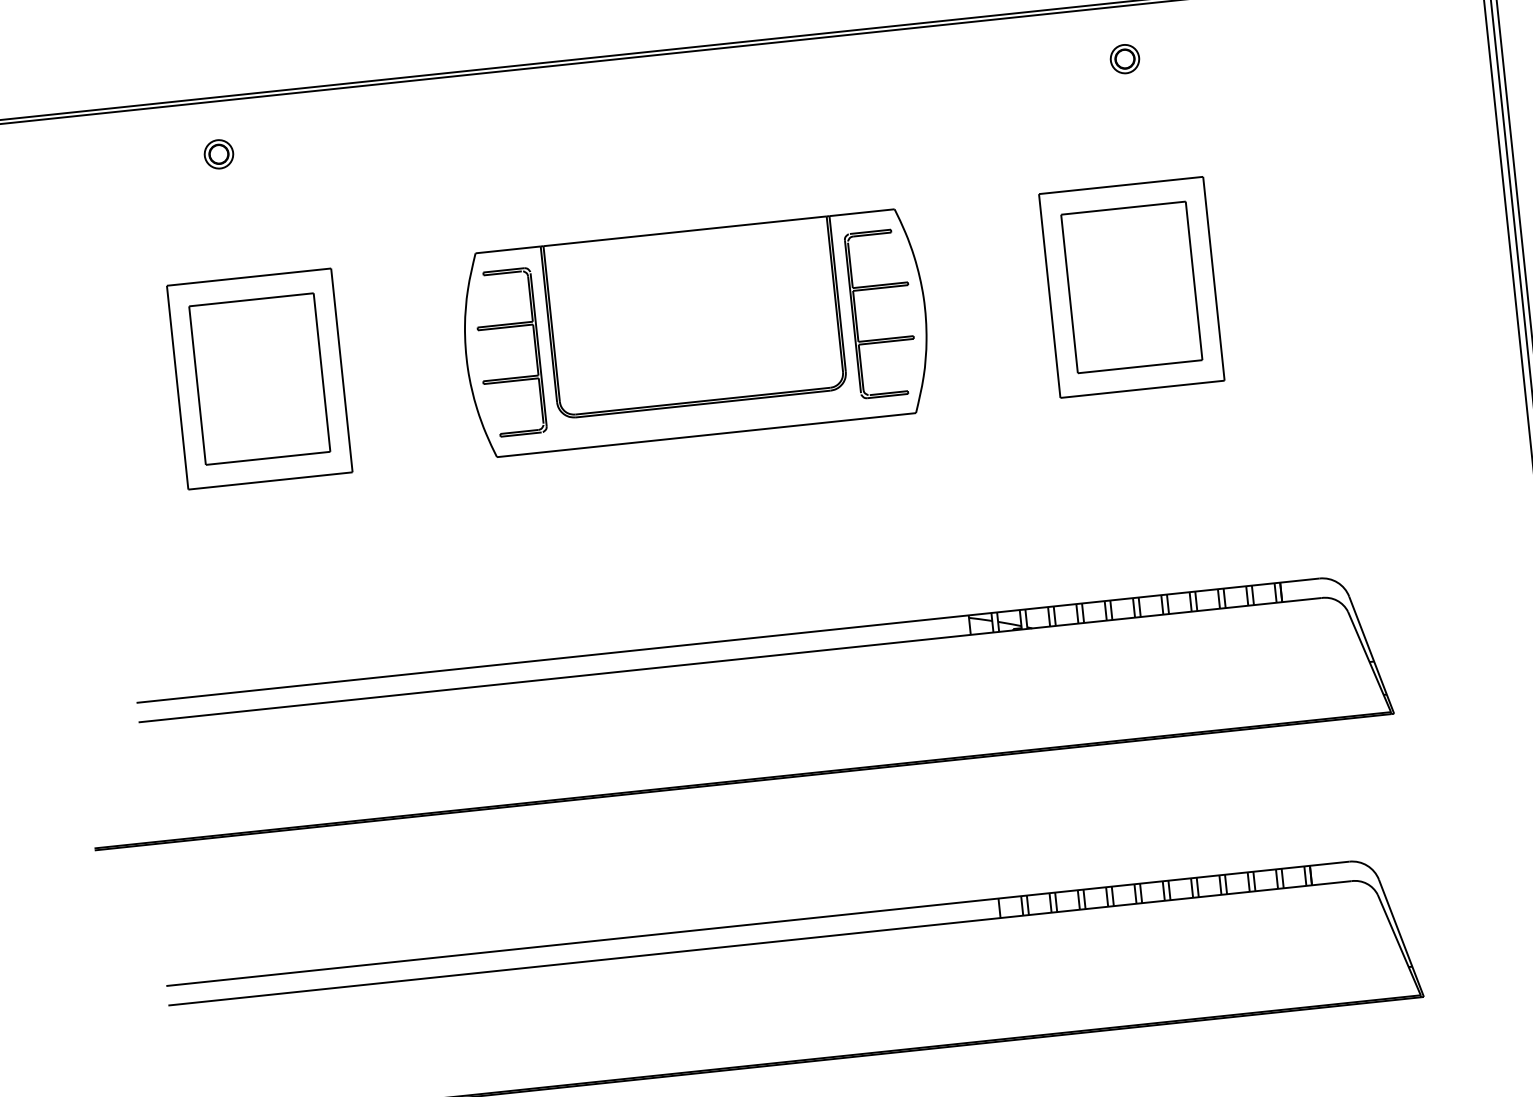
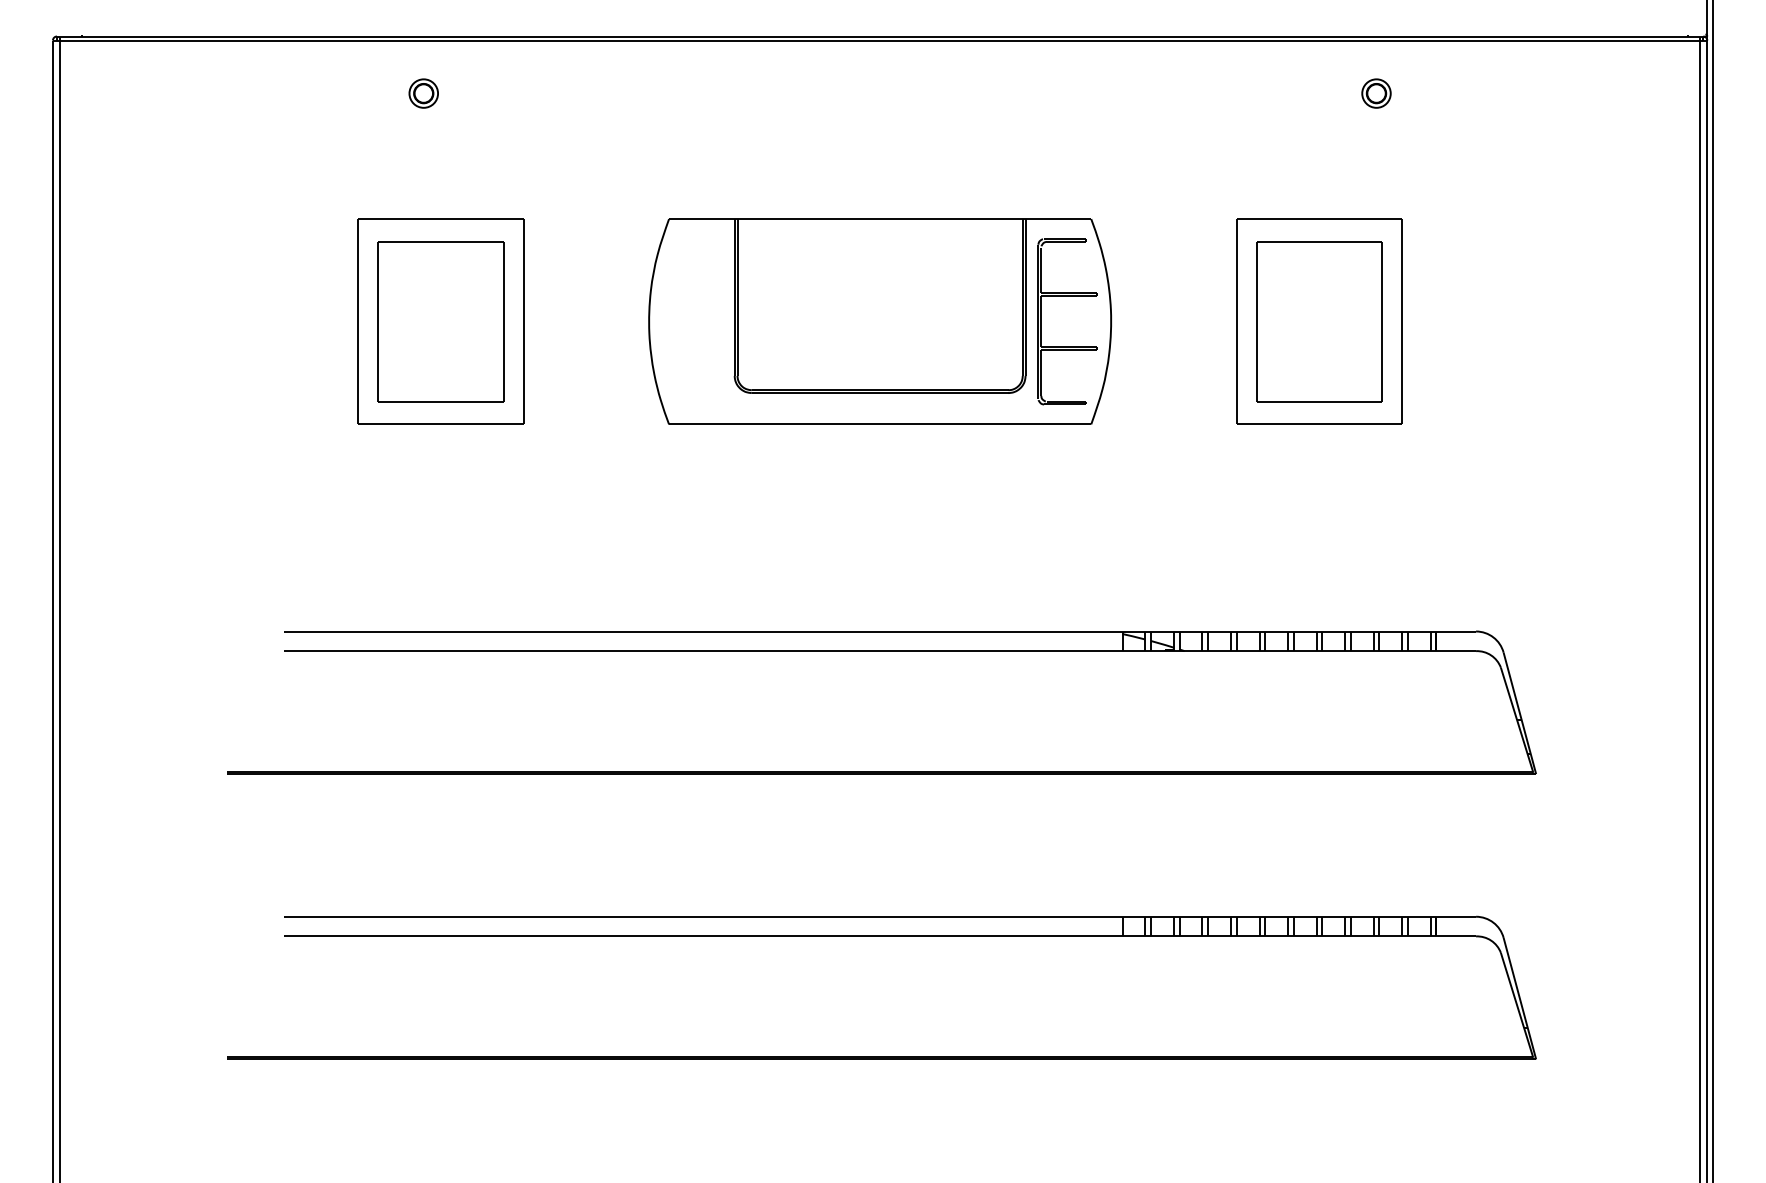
part: (1124, 59) -> (1376, 93), moved
part: (506, 327) -> (692, 296), removed

